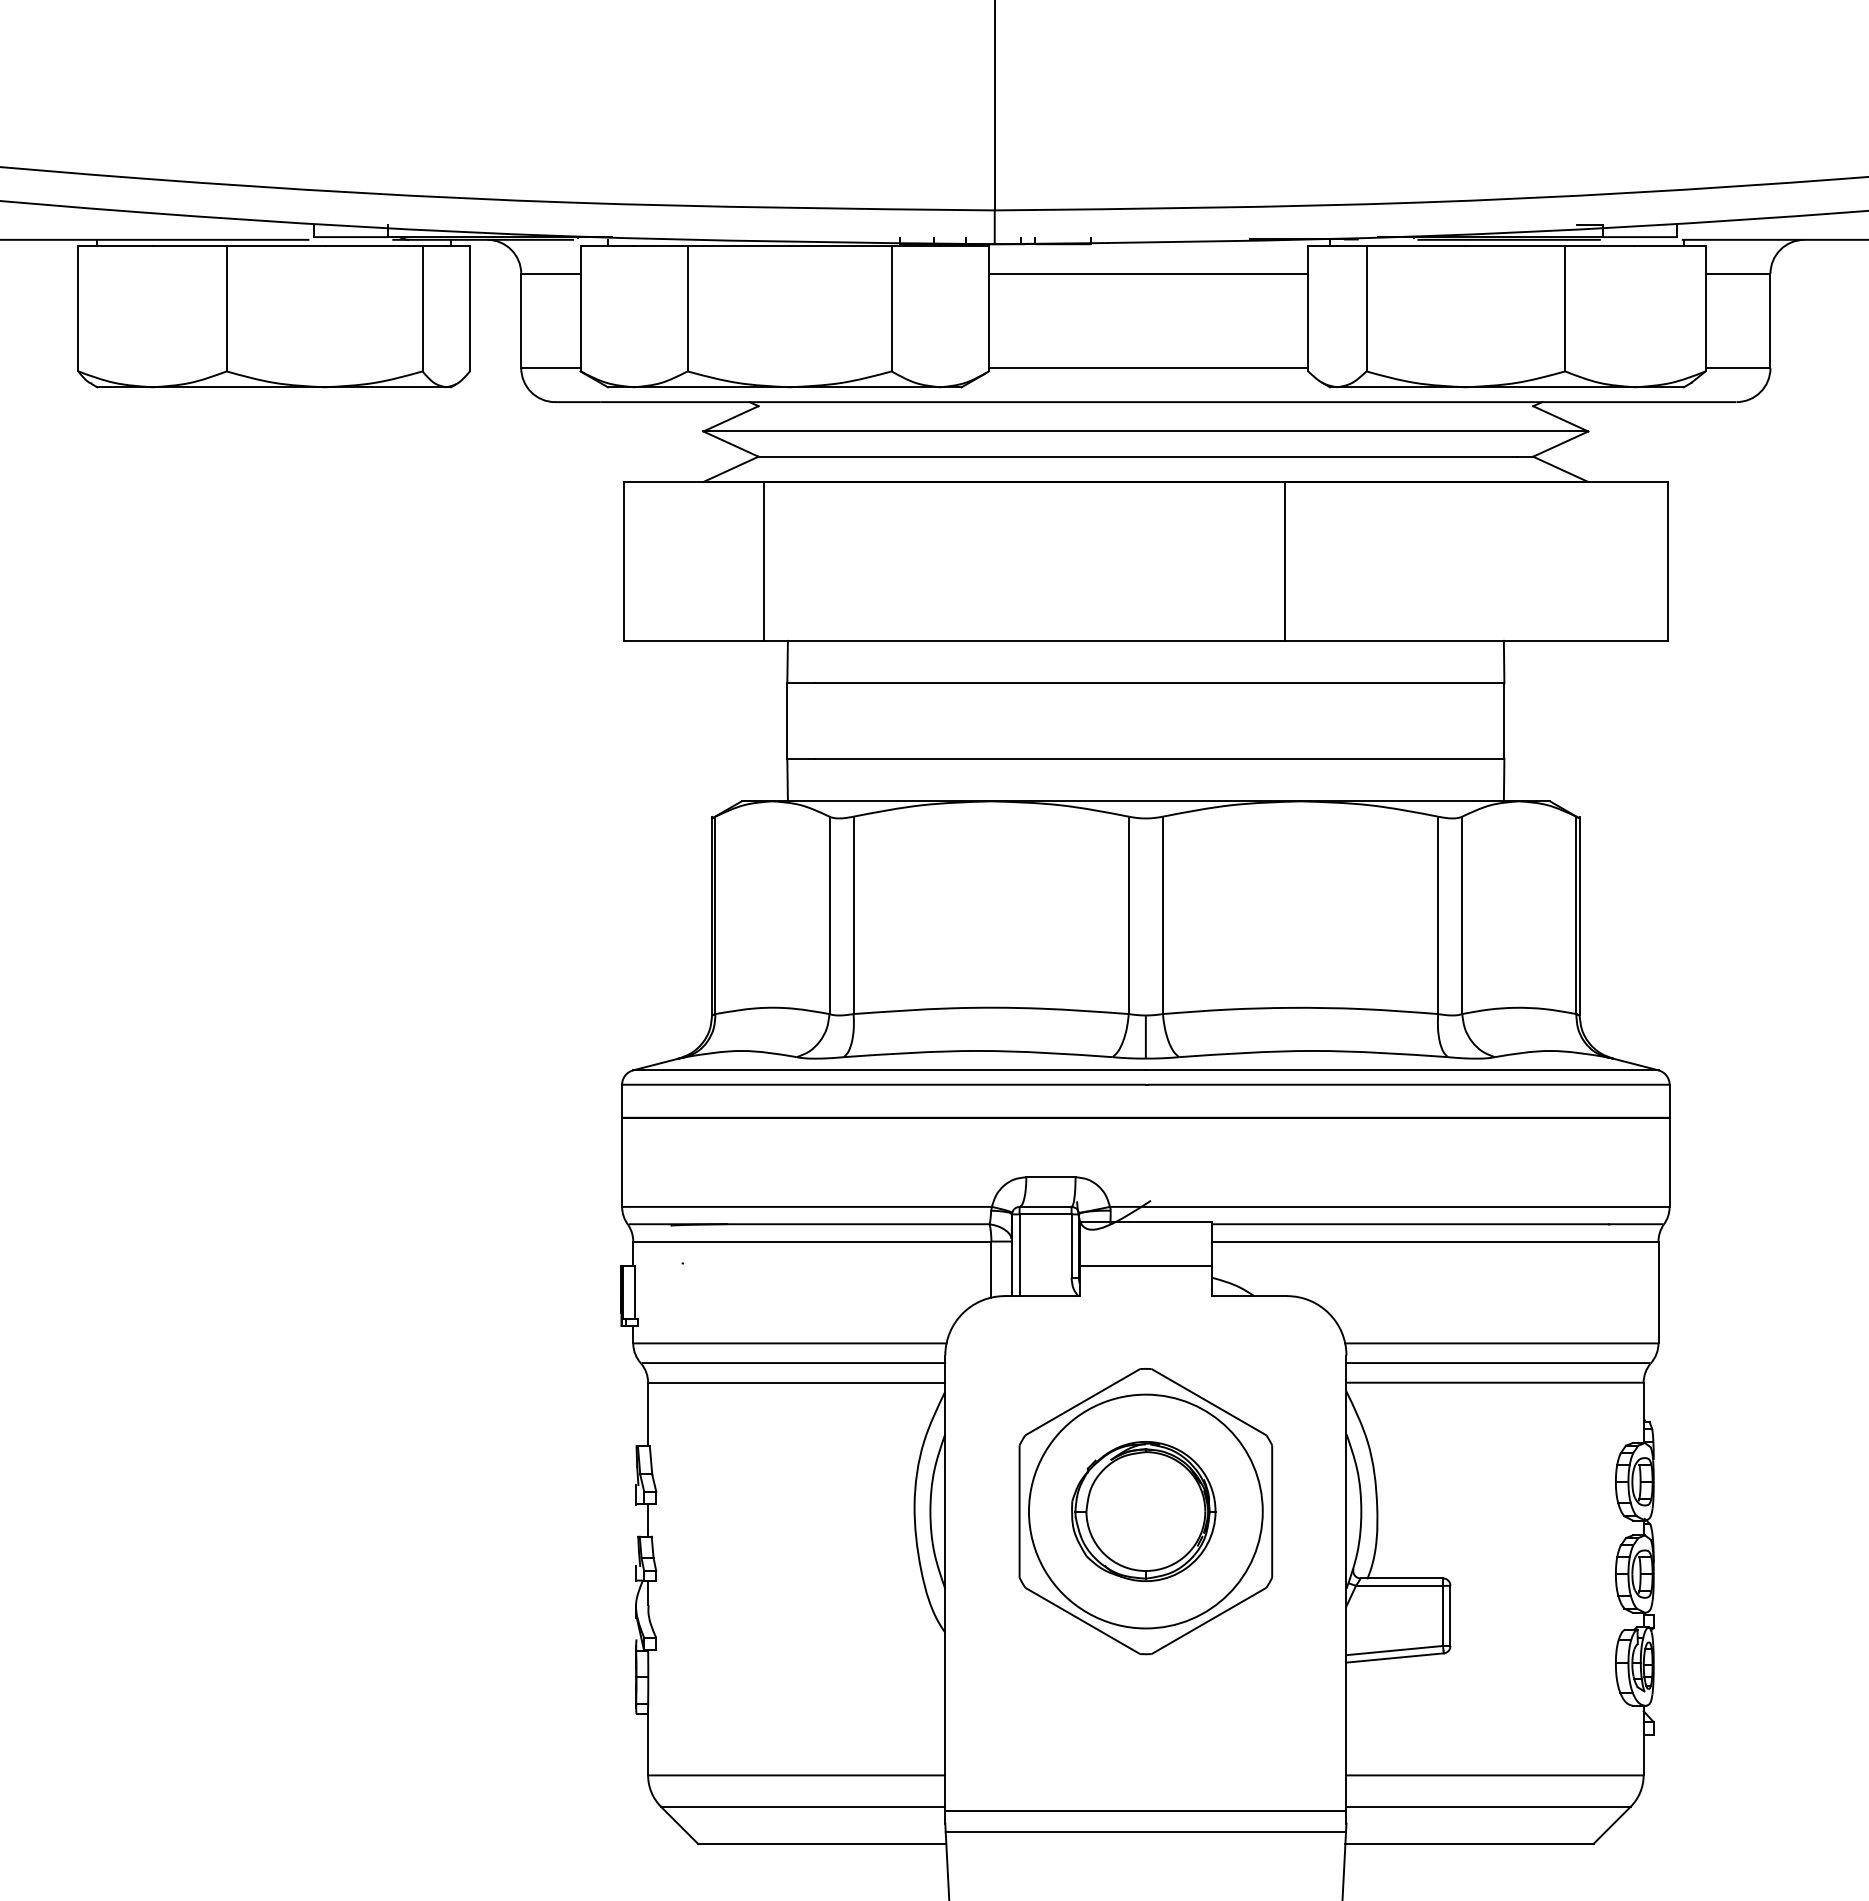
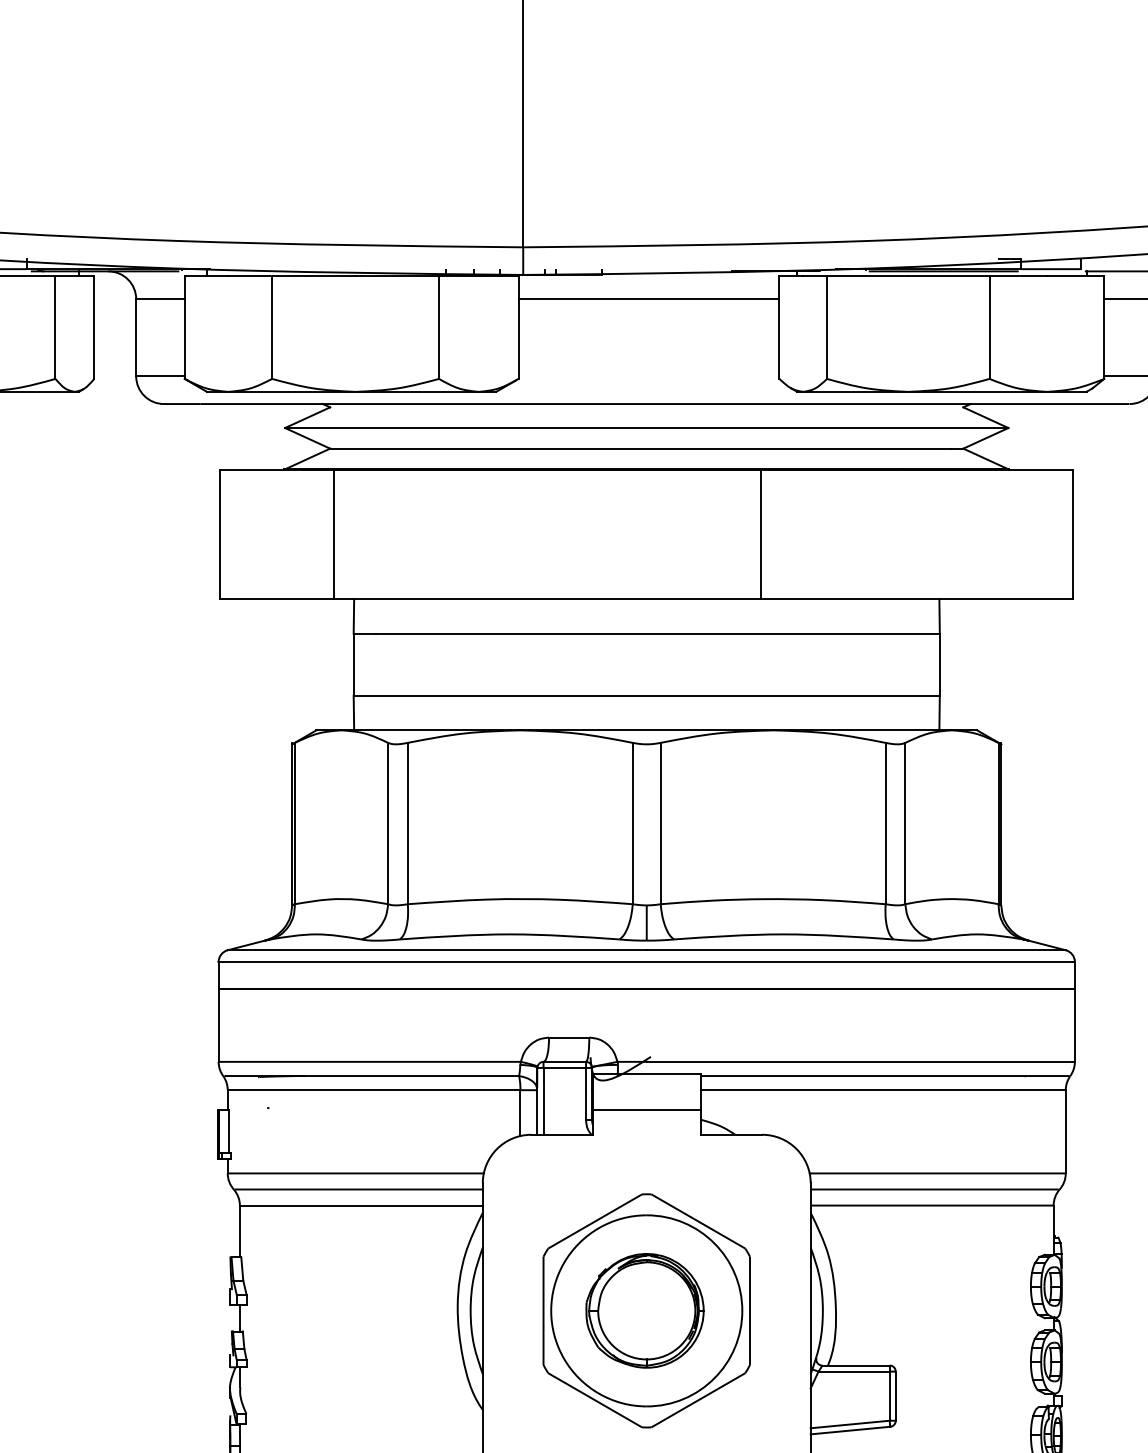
line: (1148, 368) -> (648, 376), removed

